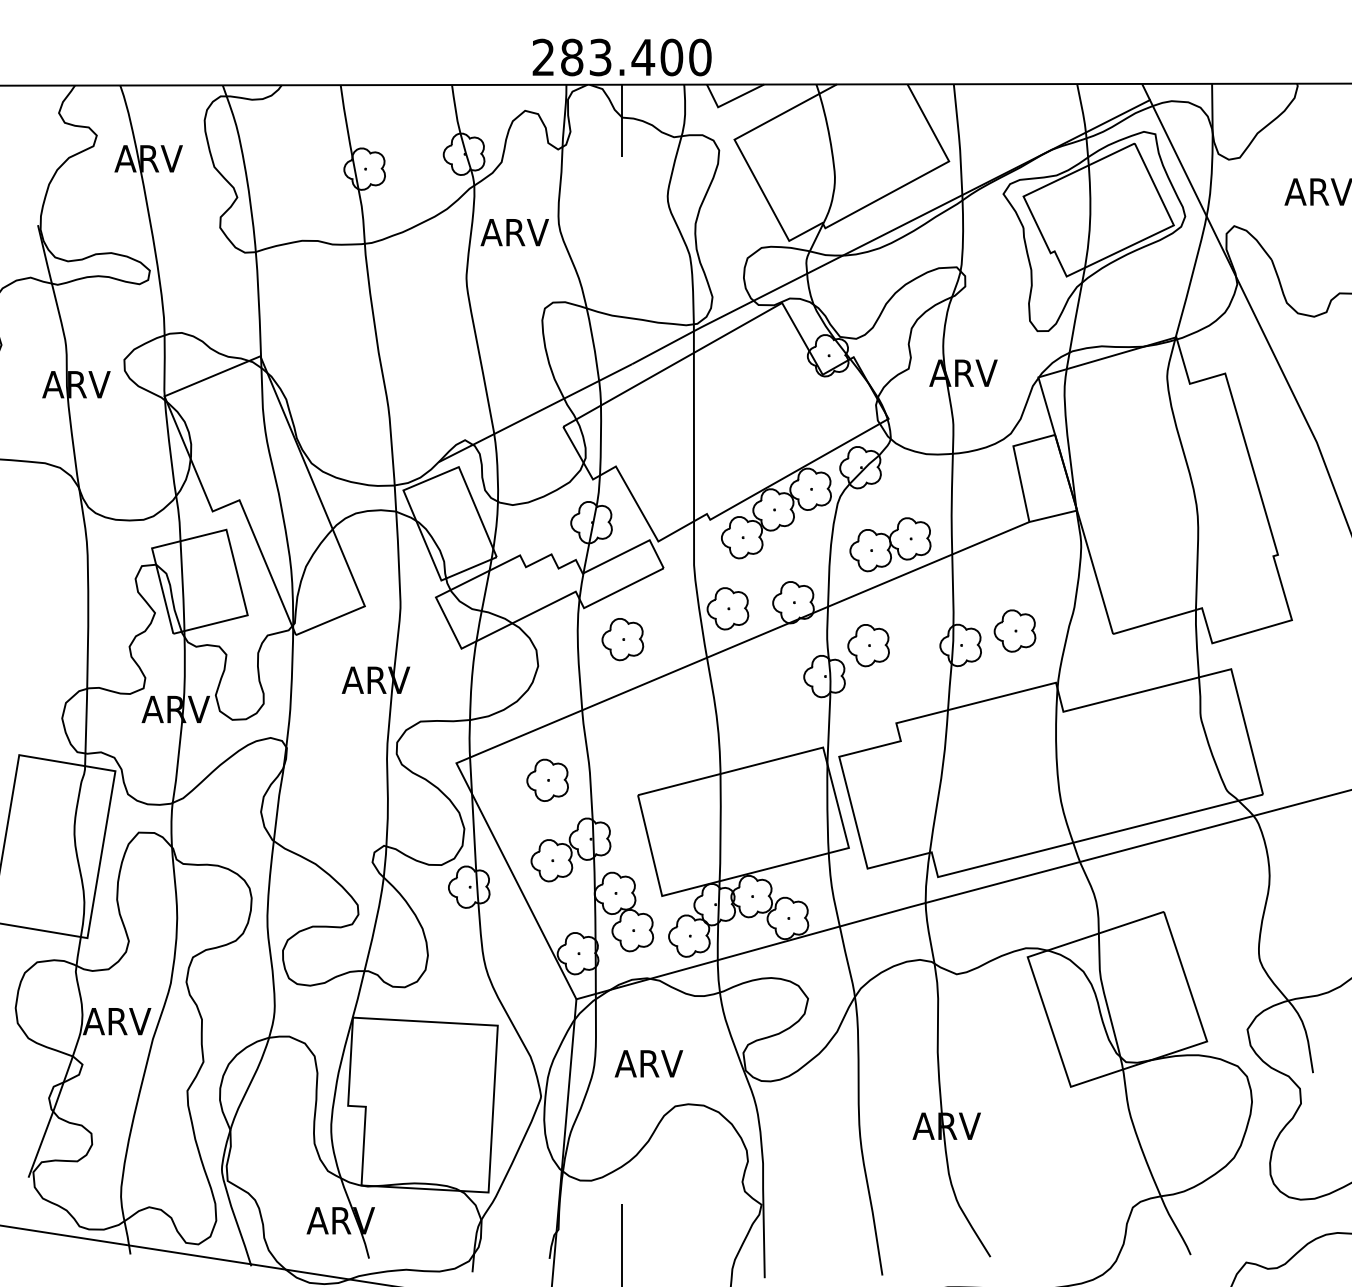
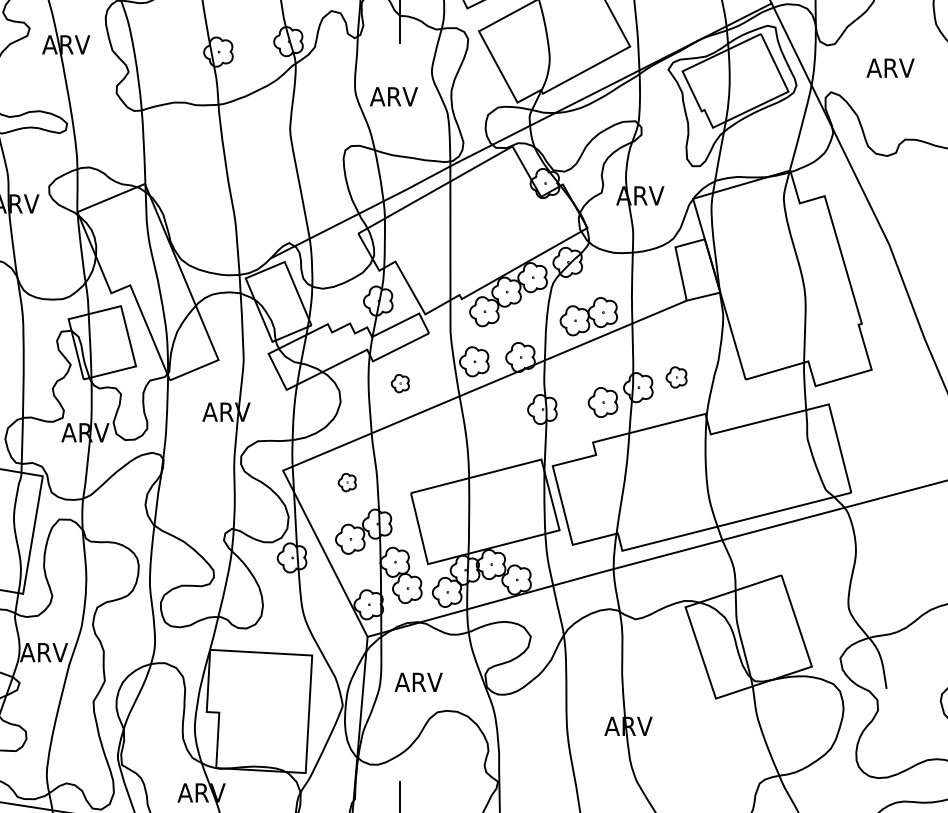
text: (514, 232) -> (393, 96), moved
part: (1014, 630) -> (676, 377), size x0.7
part: (622, 639) -> (400, 383), size x0.6
part: (868, 645) -> (602, 402), moved
part: (547, 779) -> (347, 482), size x0.6

